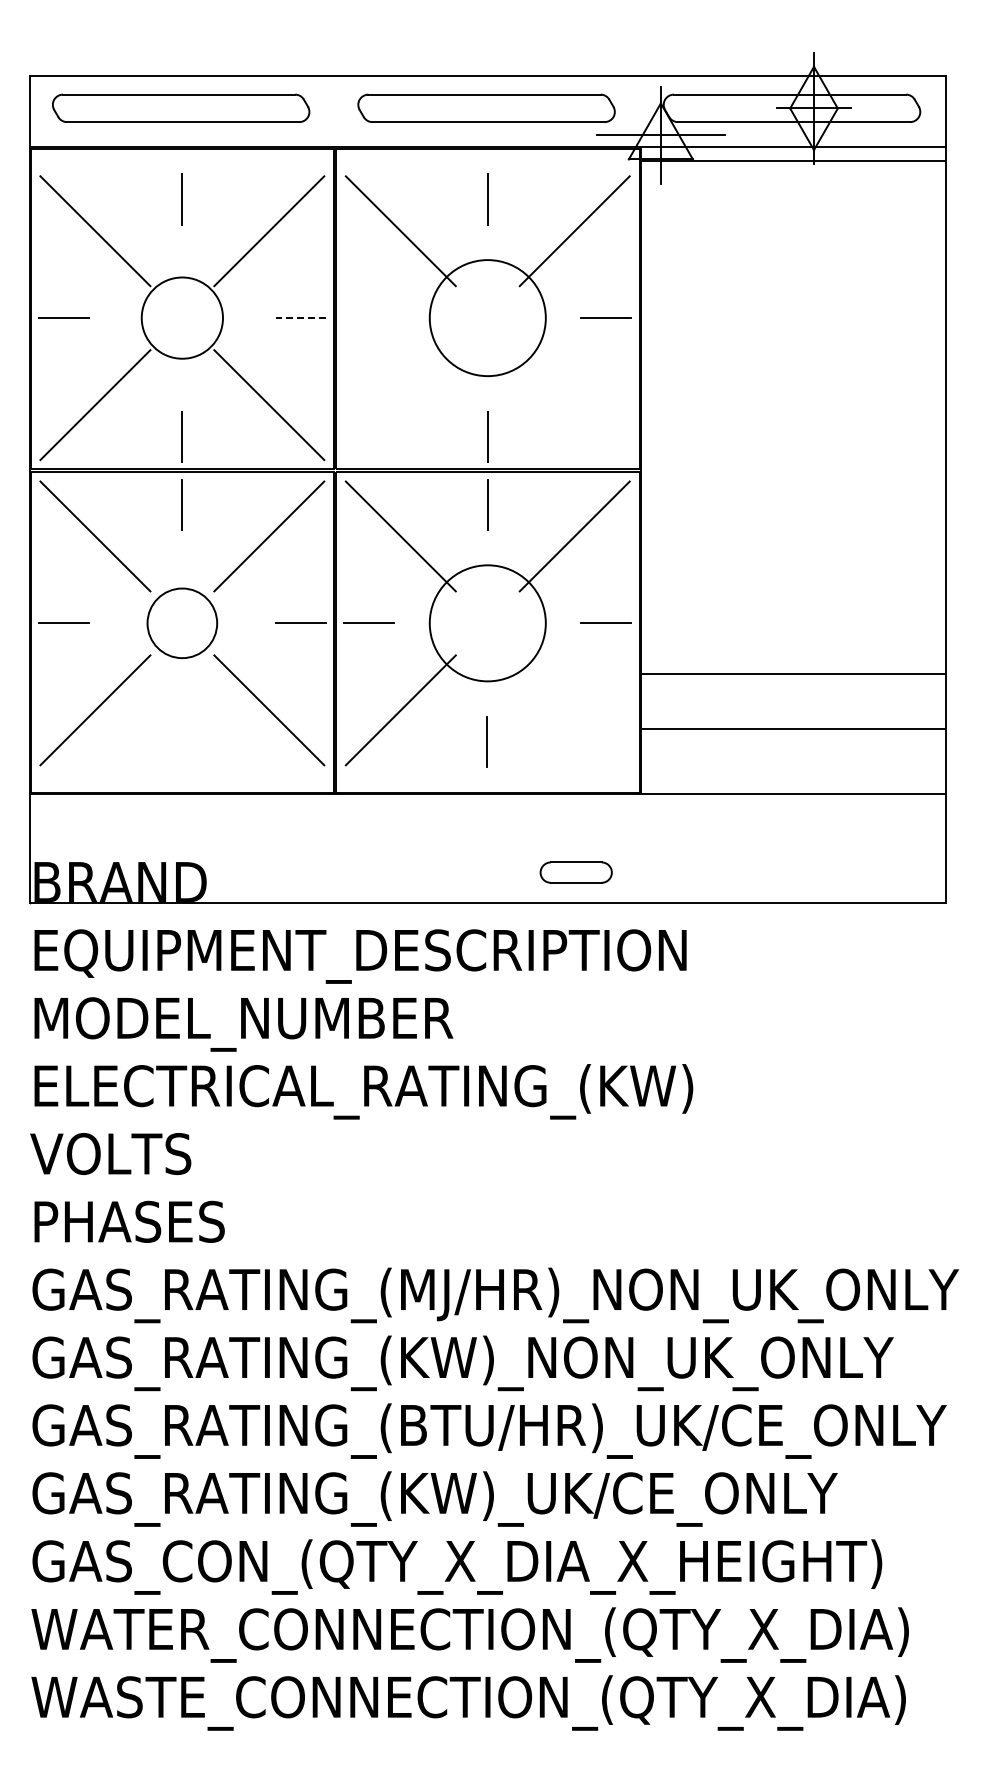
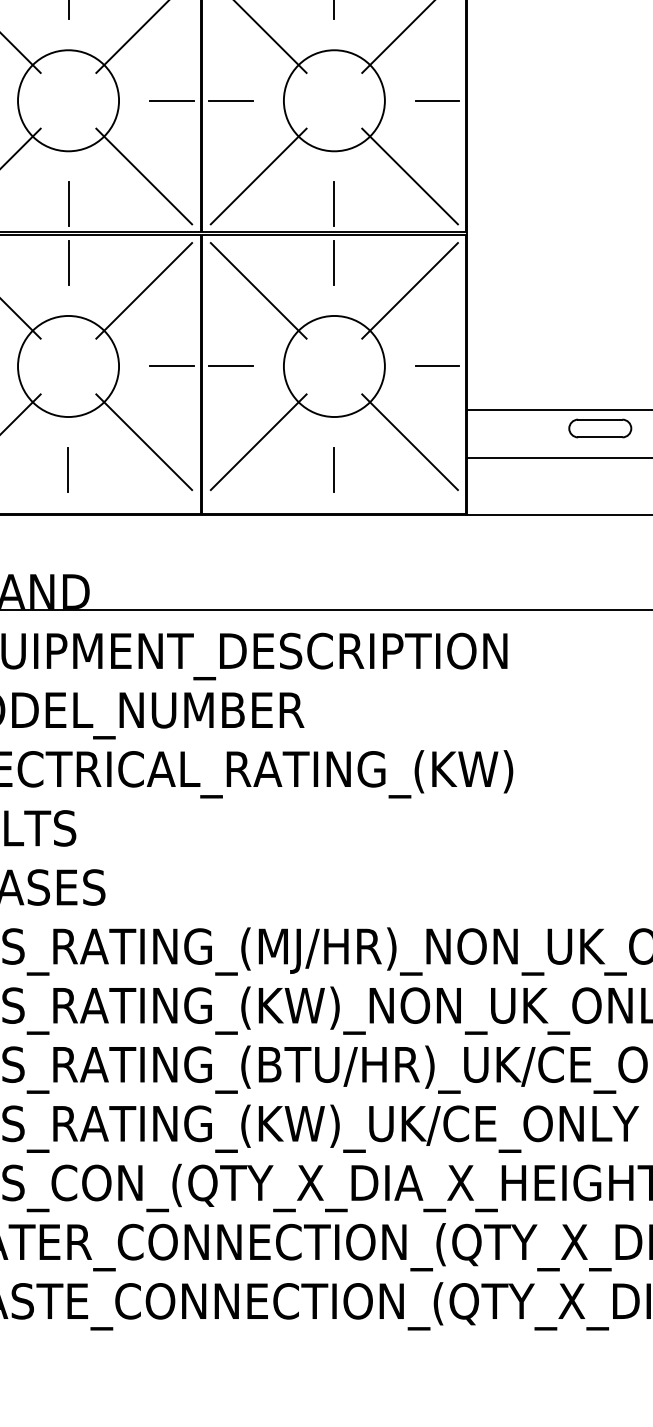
circle: (182, 318) -> (68, 101), size x1.43
line: (300, 318) -> (171, 101), dashed -> solid
line: (369, 318) -> (231, 101), added
line: (400, 405) -> (258, 176), added
line: (574, 405) -> (409, 176), added
circle: (182, 623) -> (68, 366), size x1.67
line: (574, 710) -> (409, 442), added
line: (181, 741) -> (67, 469), added
part: (575, 872) -> (599, 428), moved

